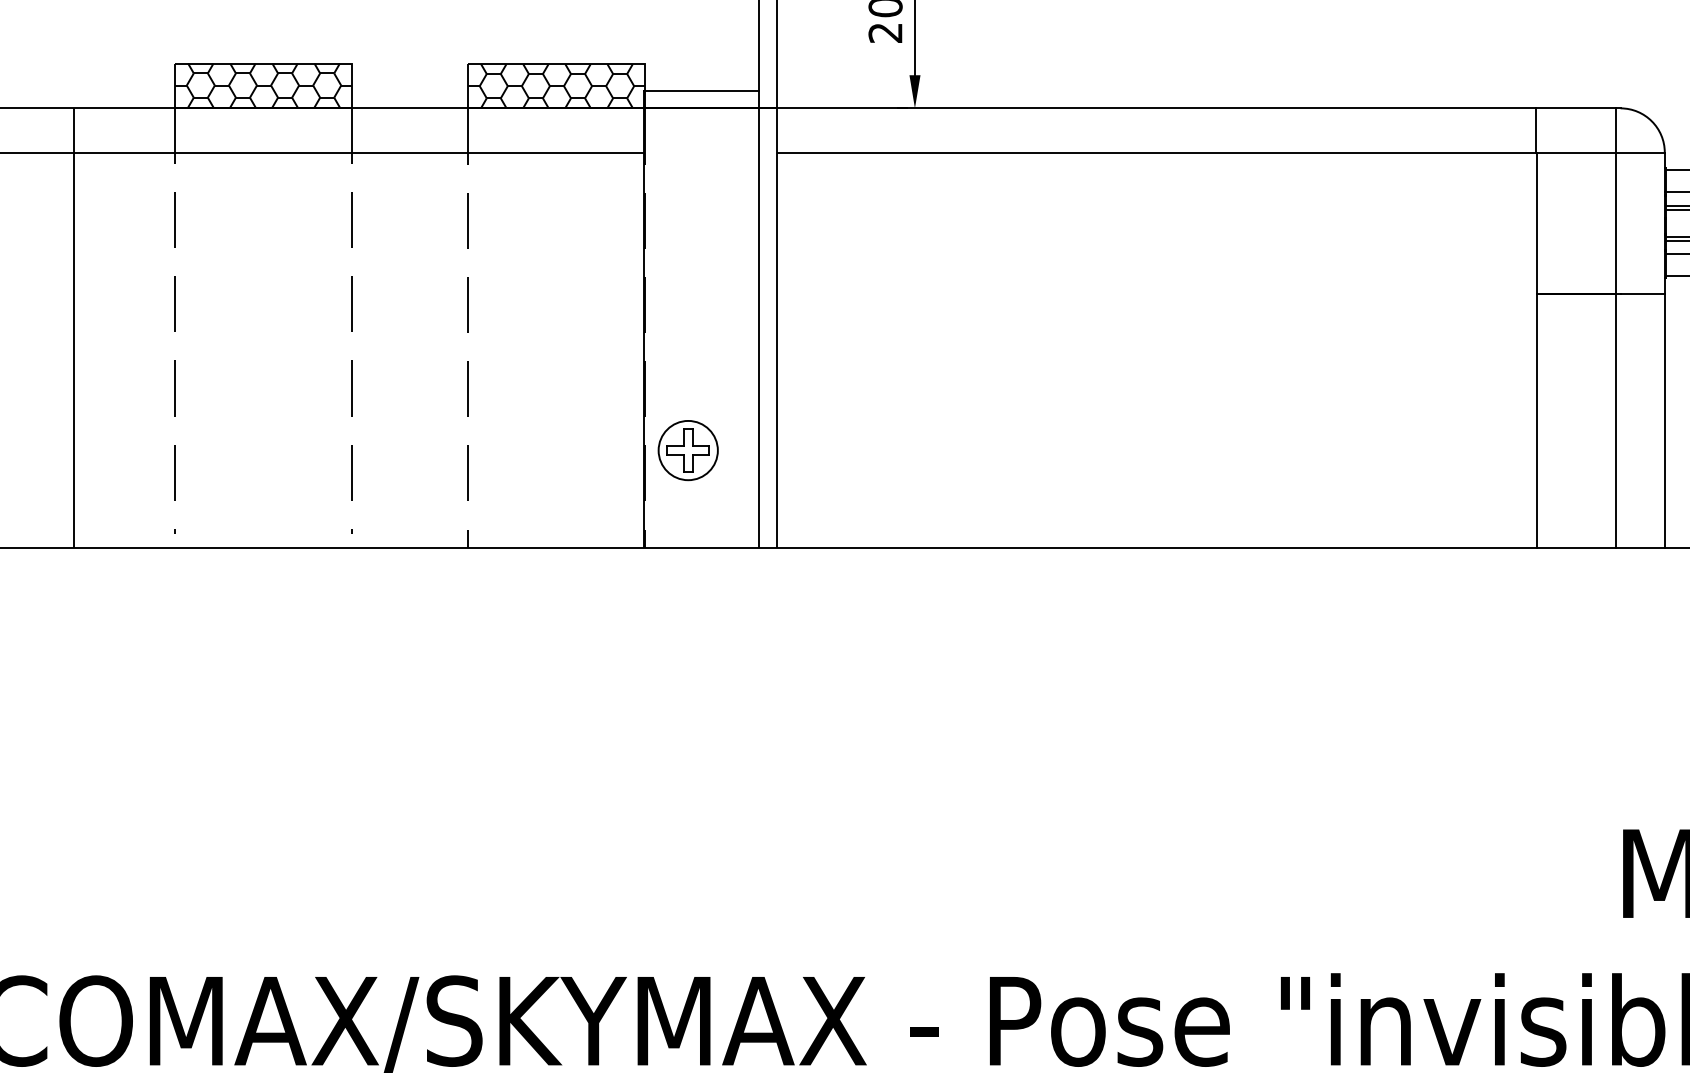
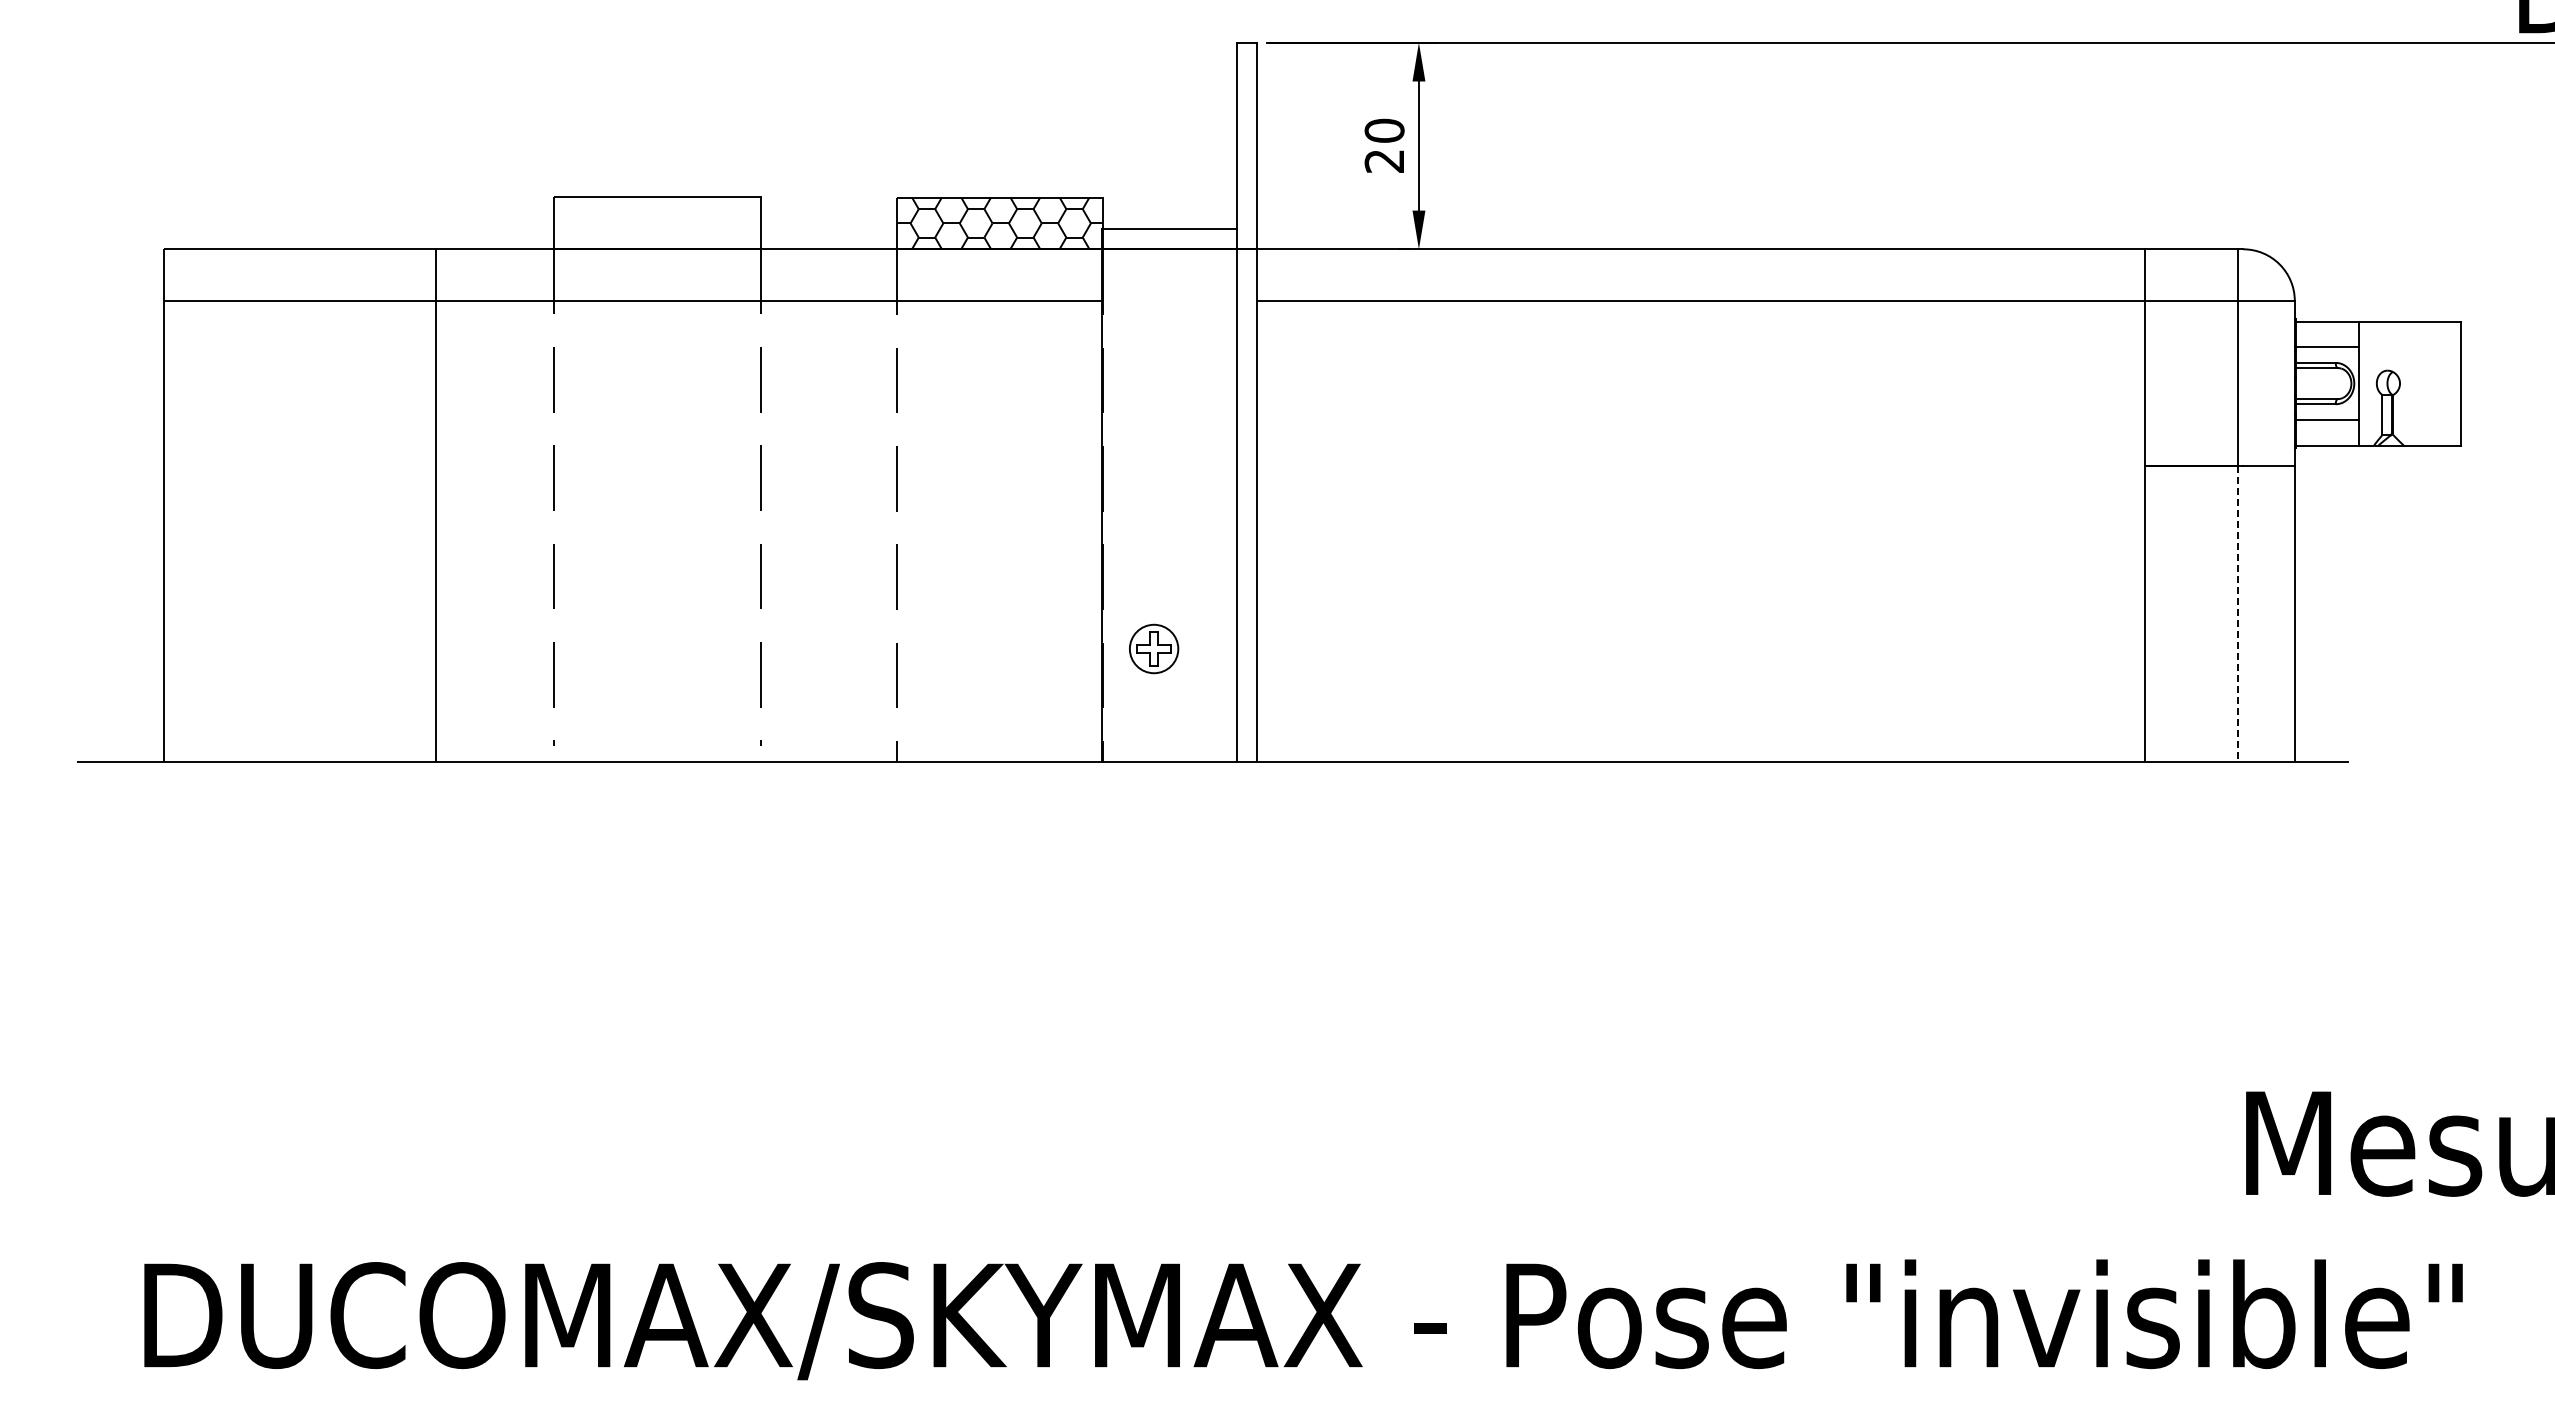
hatch: (263, 85) -> (657, 222), removed
line: (1615, 421) -> (2237, 614), solid -> dashed
part: (687, 450) -> (1153, 648), size x0.7

